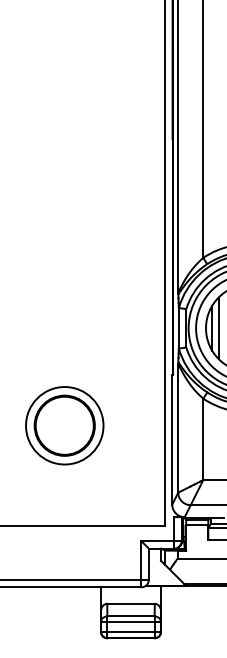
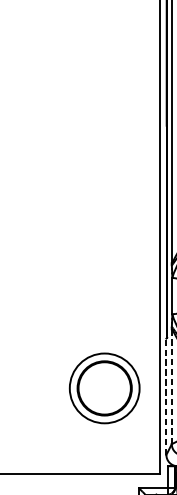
part: (64, 425) -> (104, 388), moved
line: (178, 428) -> (172, 386), solid -> dashed
line: (172, 440) -> (166, 397), solid -> dashed

